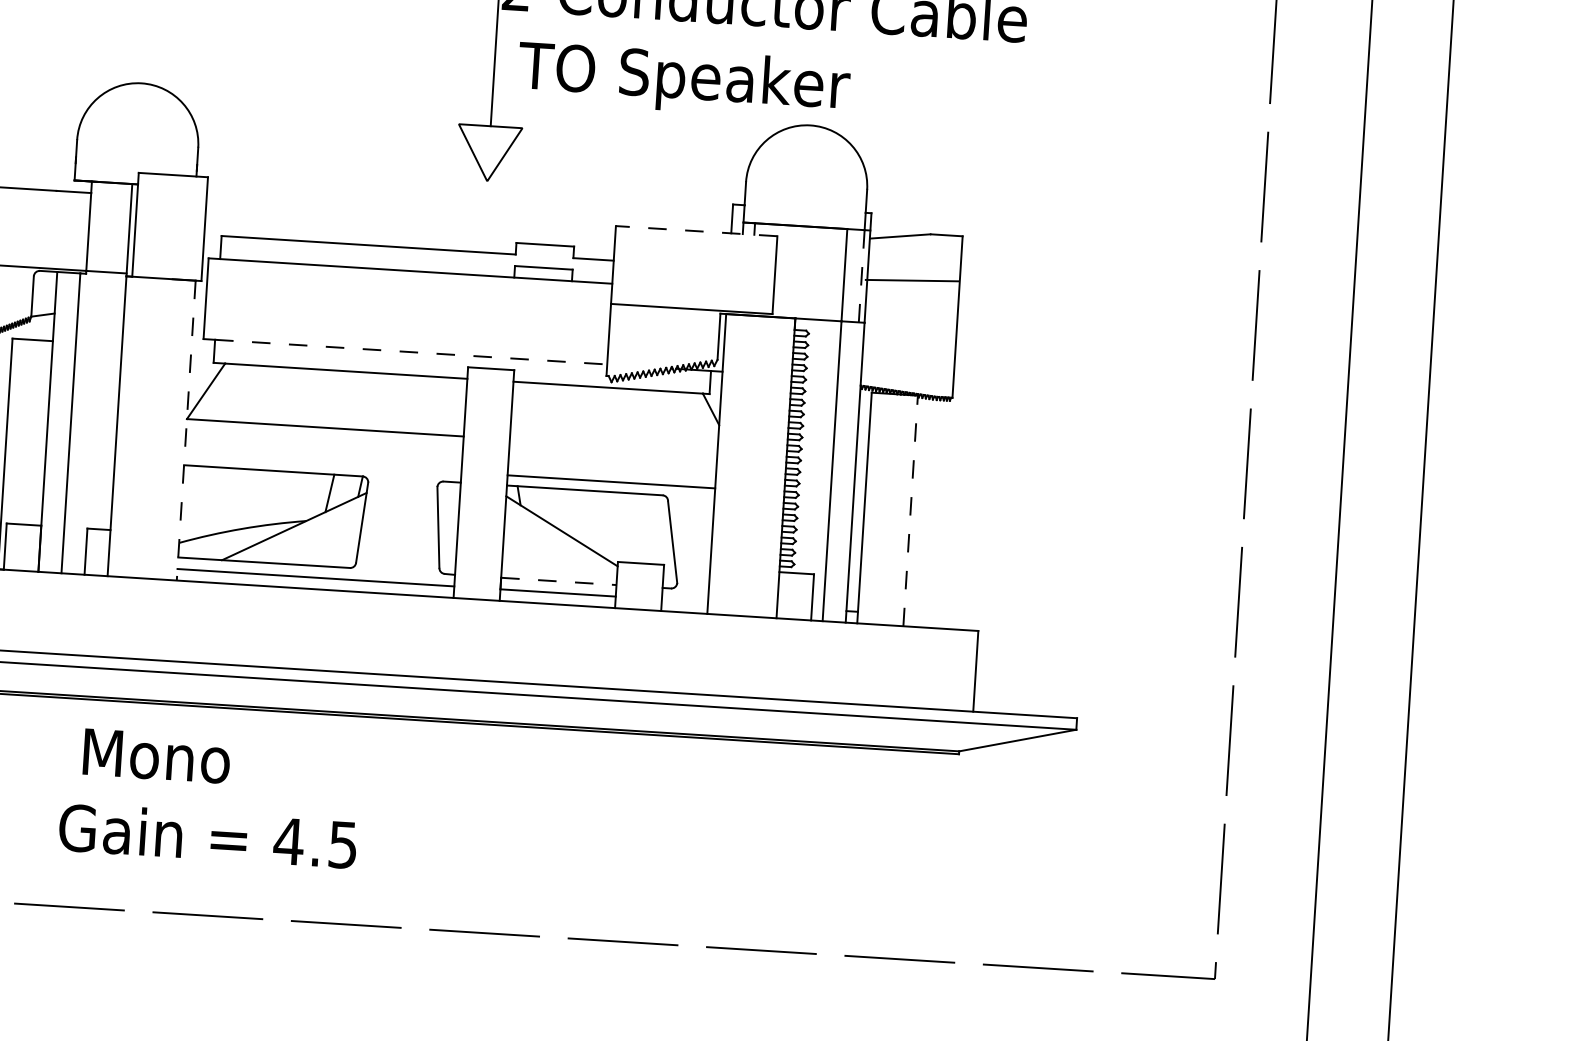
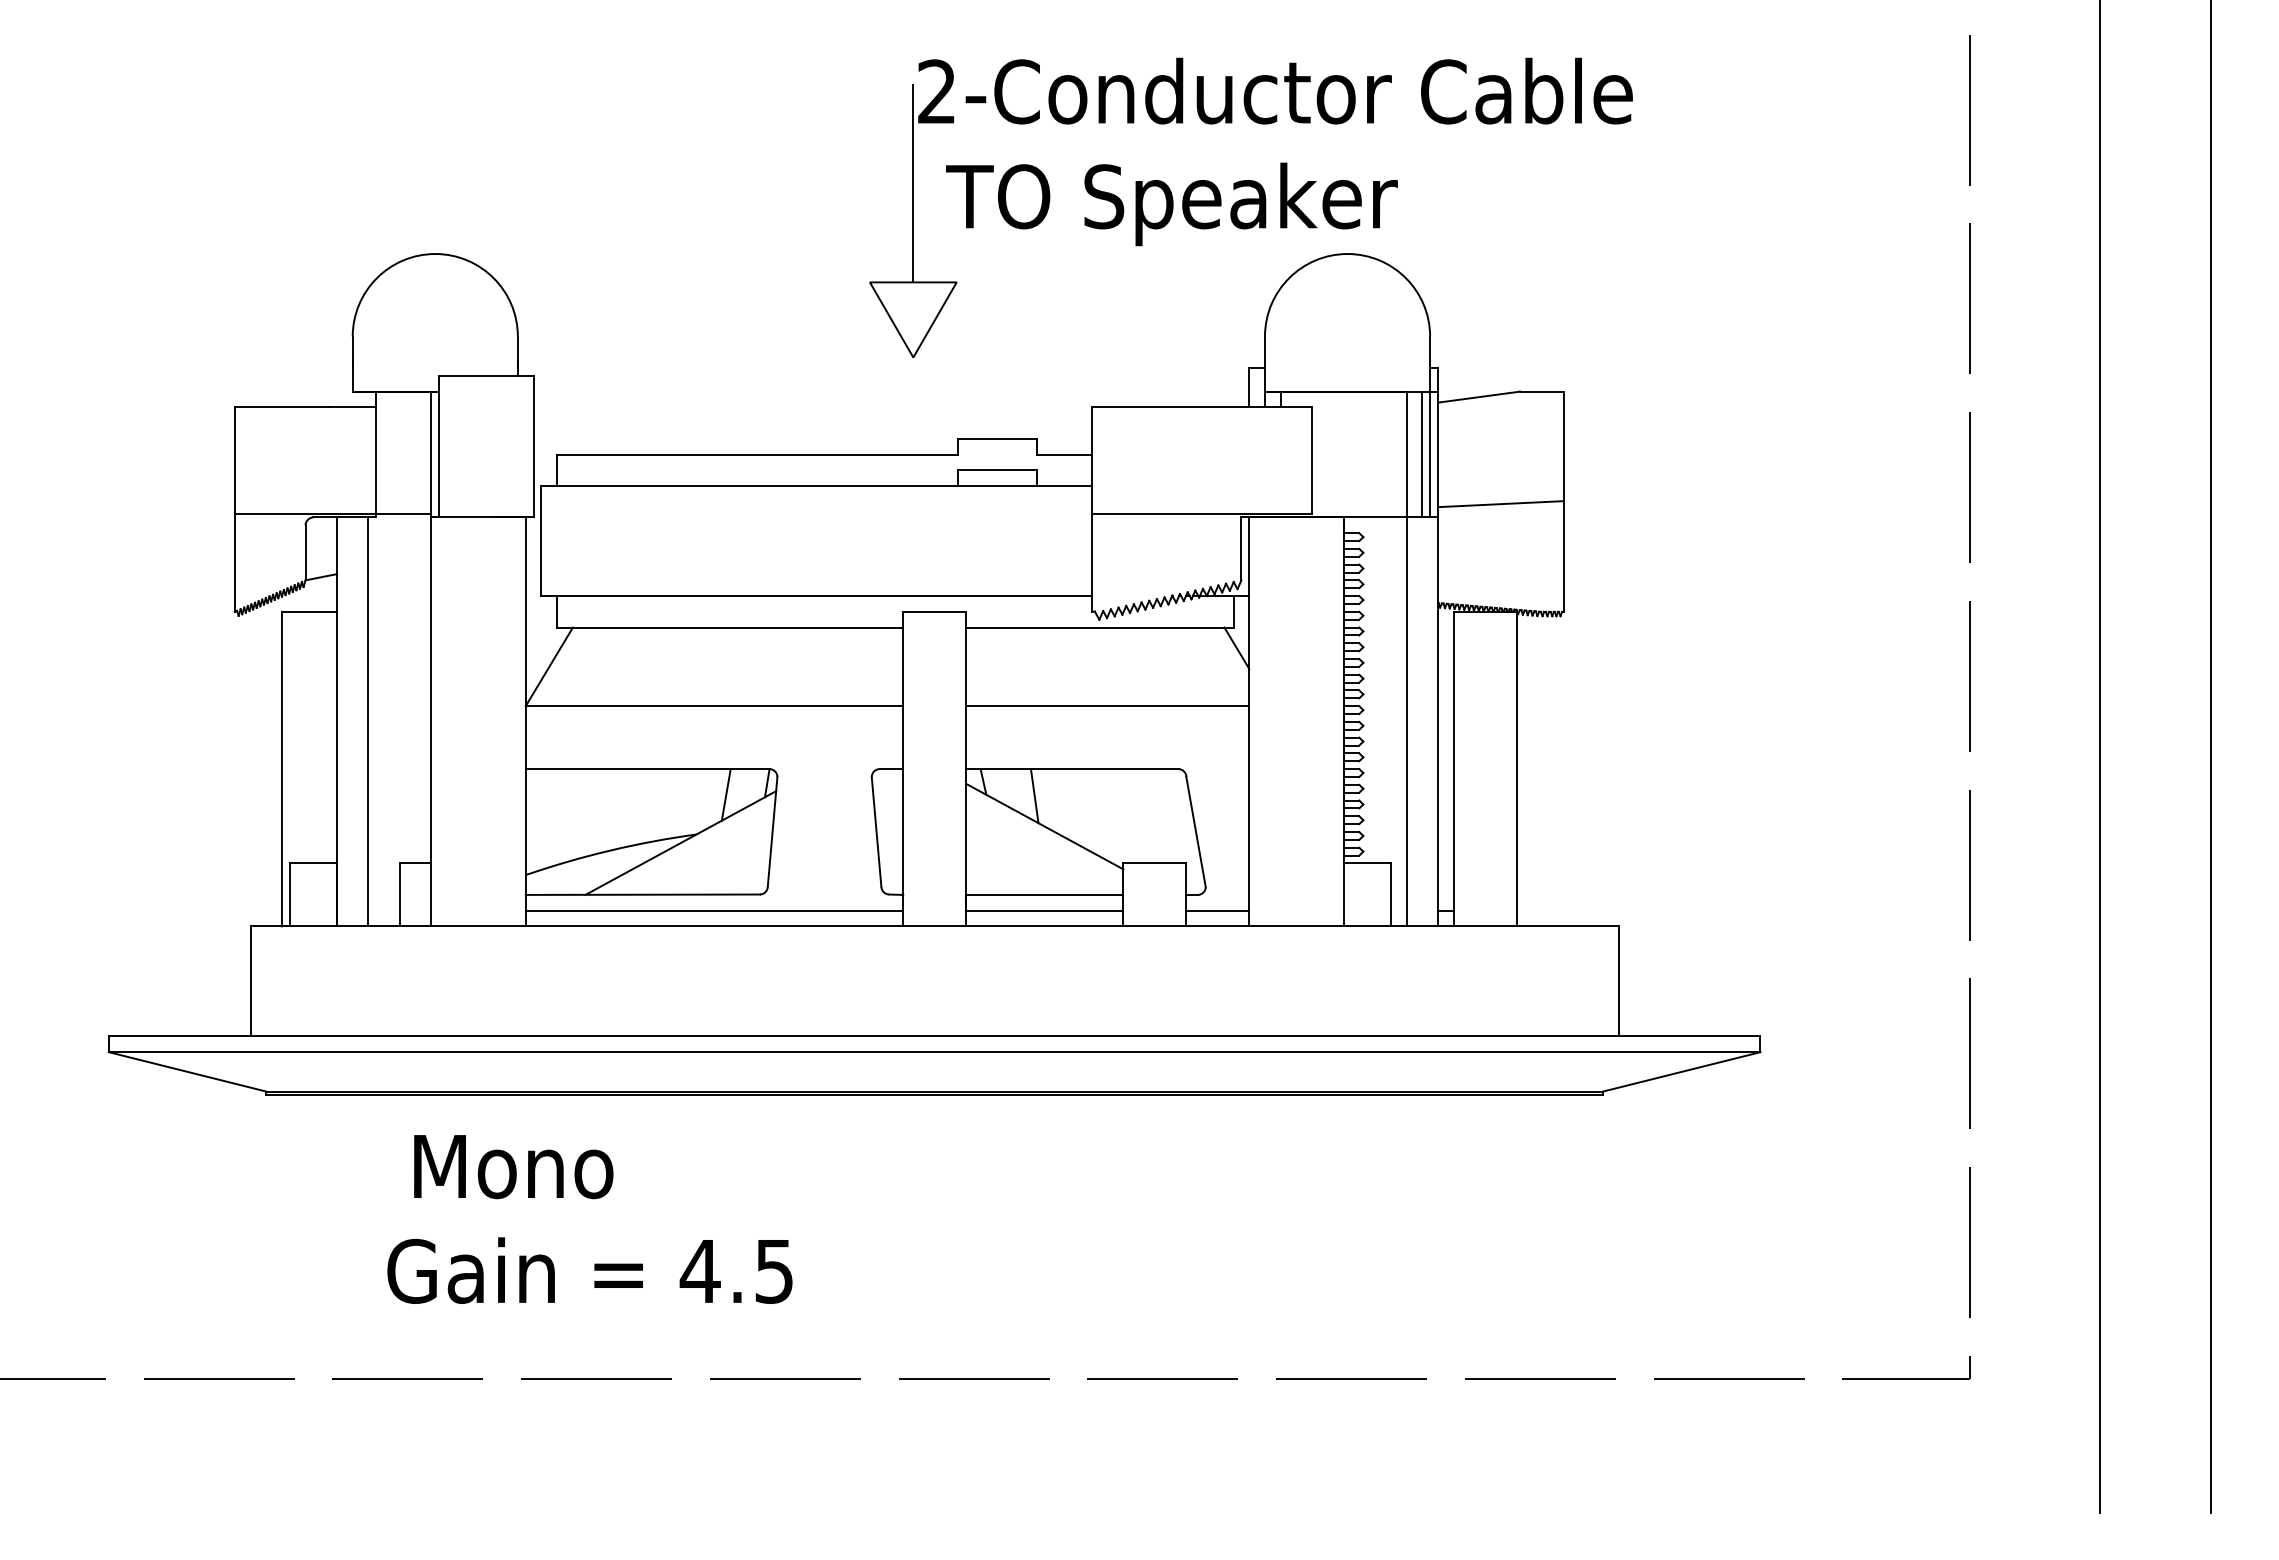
line: (696, 231) -> (1201, 407), dashed -> solid
line: (856, 275) -> (1422, 454), added
line: (861, 276) -> (1430, 454), dashed -> solid
line: (911, 280) -> (1500, 504), moved
line: (411, 352) -> (825, 596), dashed -> solid
line: (186, 431) -> (525, 722), dashed -> solid
line: (611, 482) -> (1107, 706), moved
line: (555, 508) -> (1034, 796), added
line: (910, 510) -> (1516, 768), dashed -> solid
line: (558, 581) -> (1044, 894), dashed -> solid
line: (684, 600) -> (1217, 910), added

